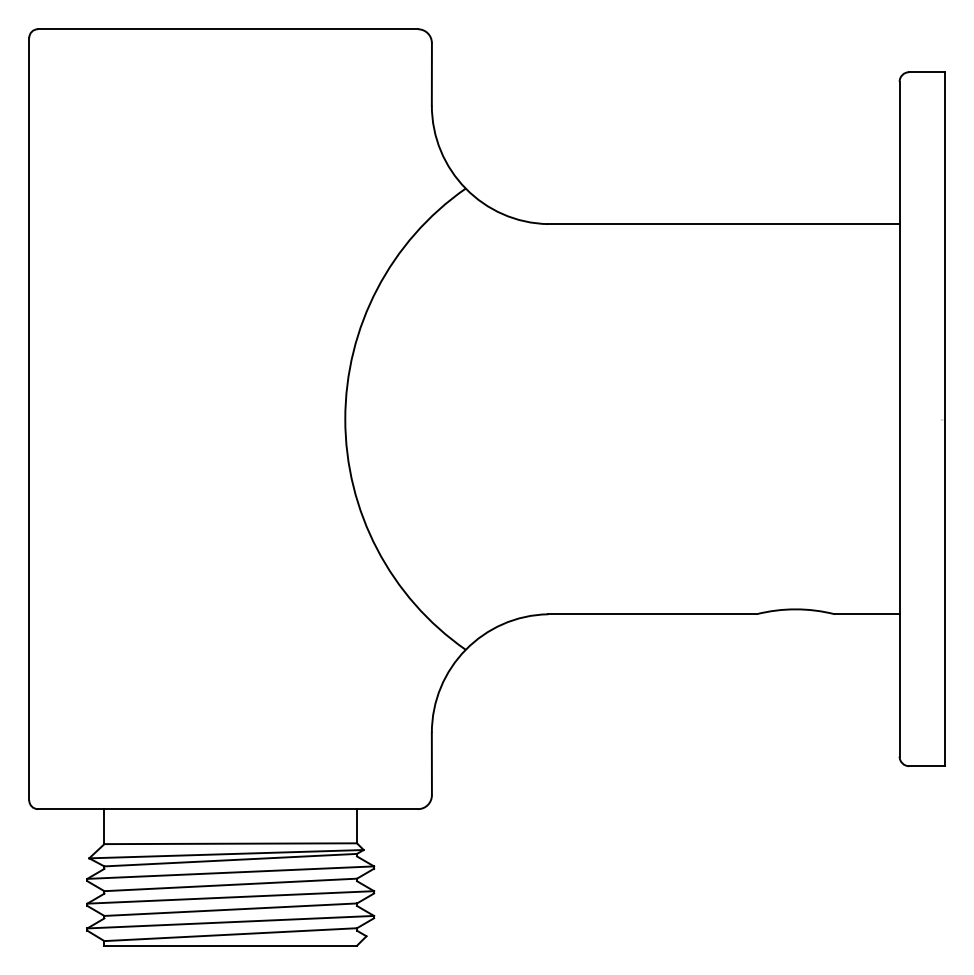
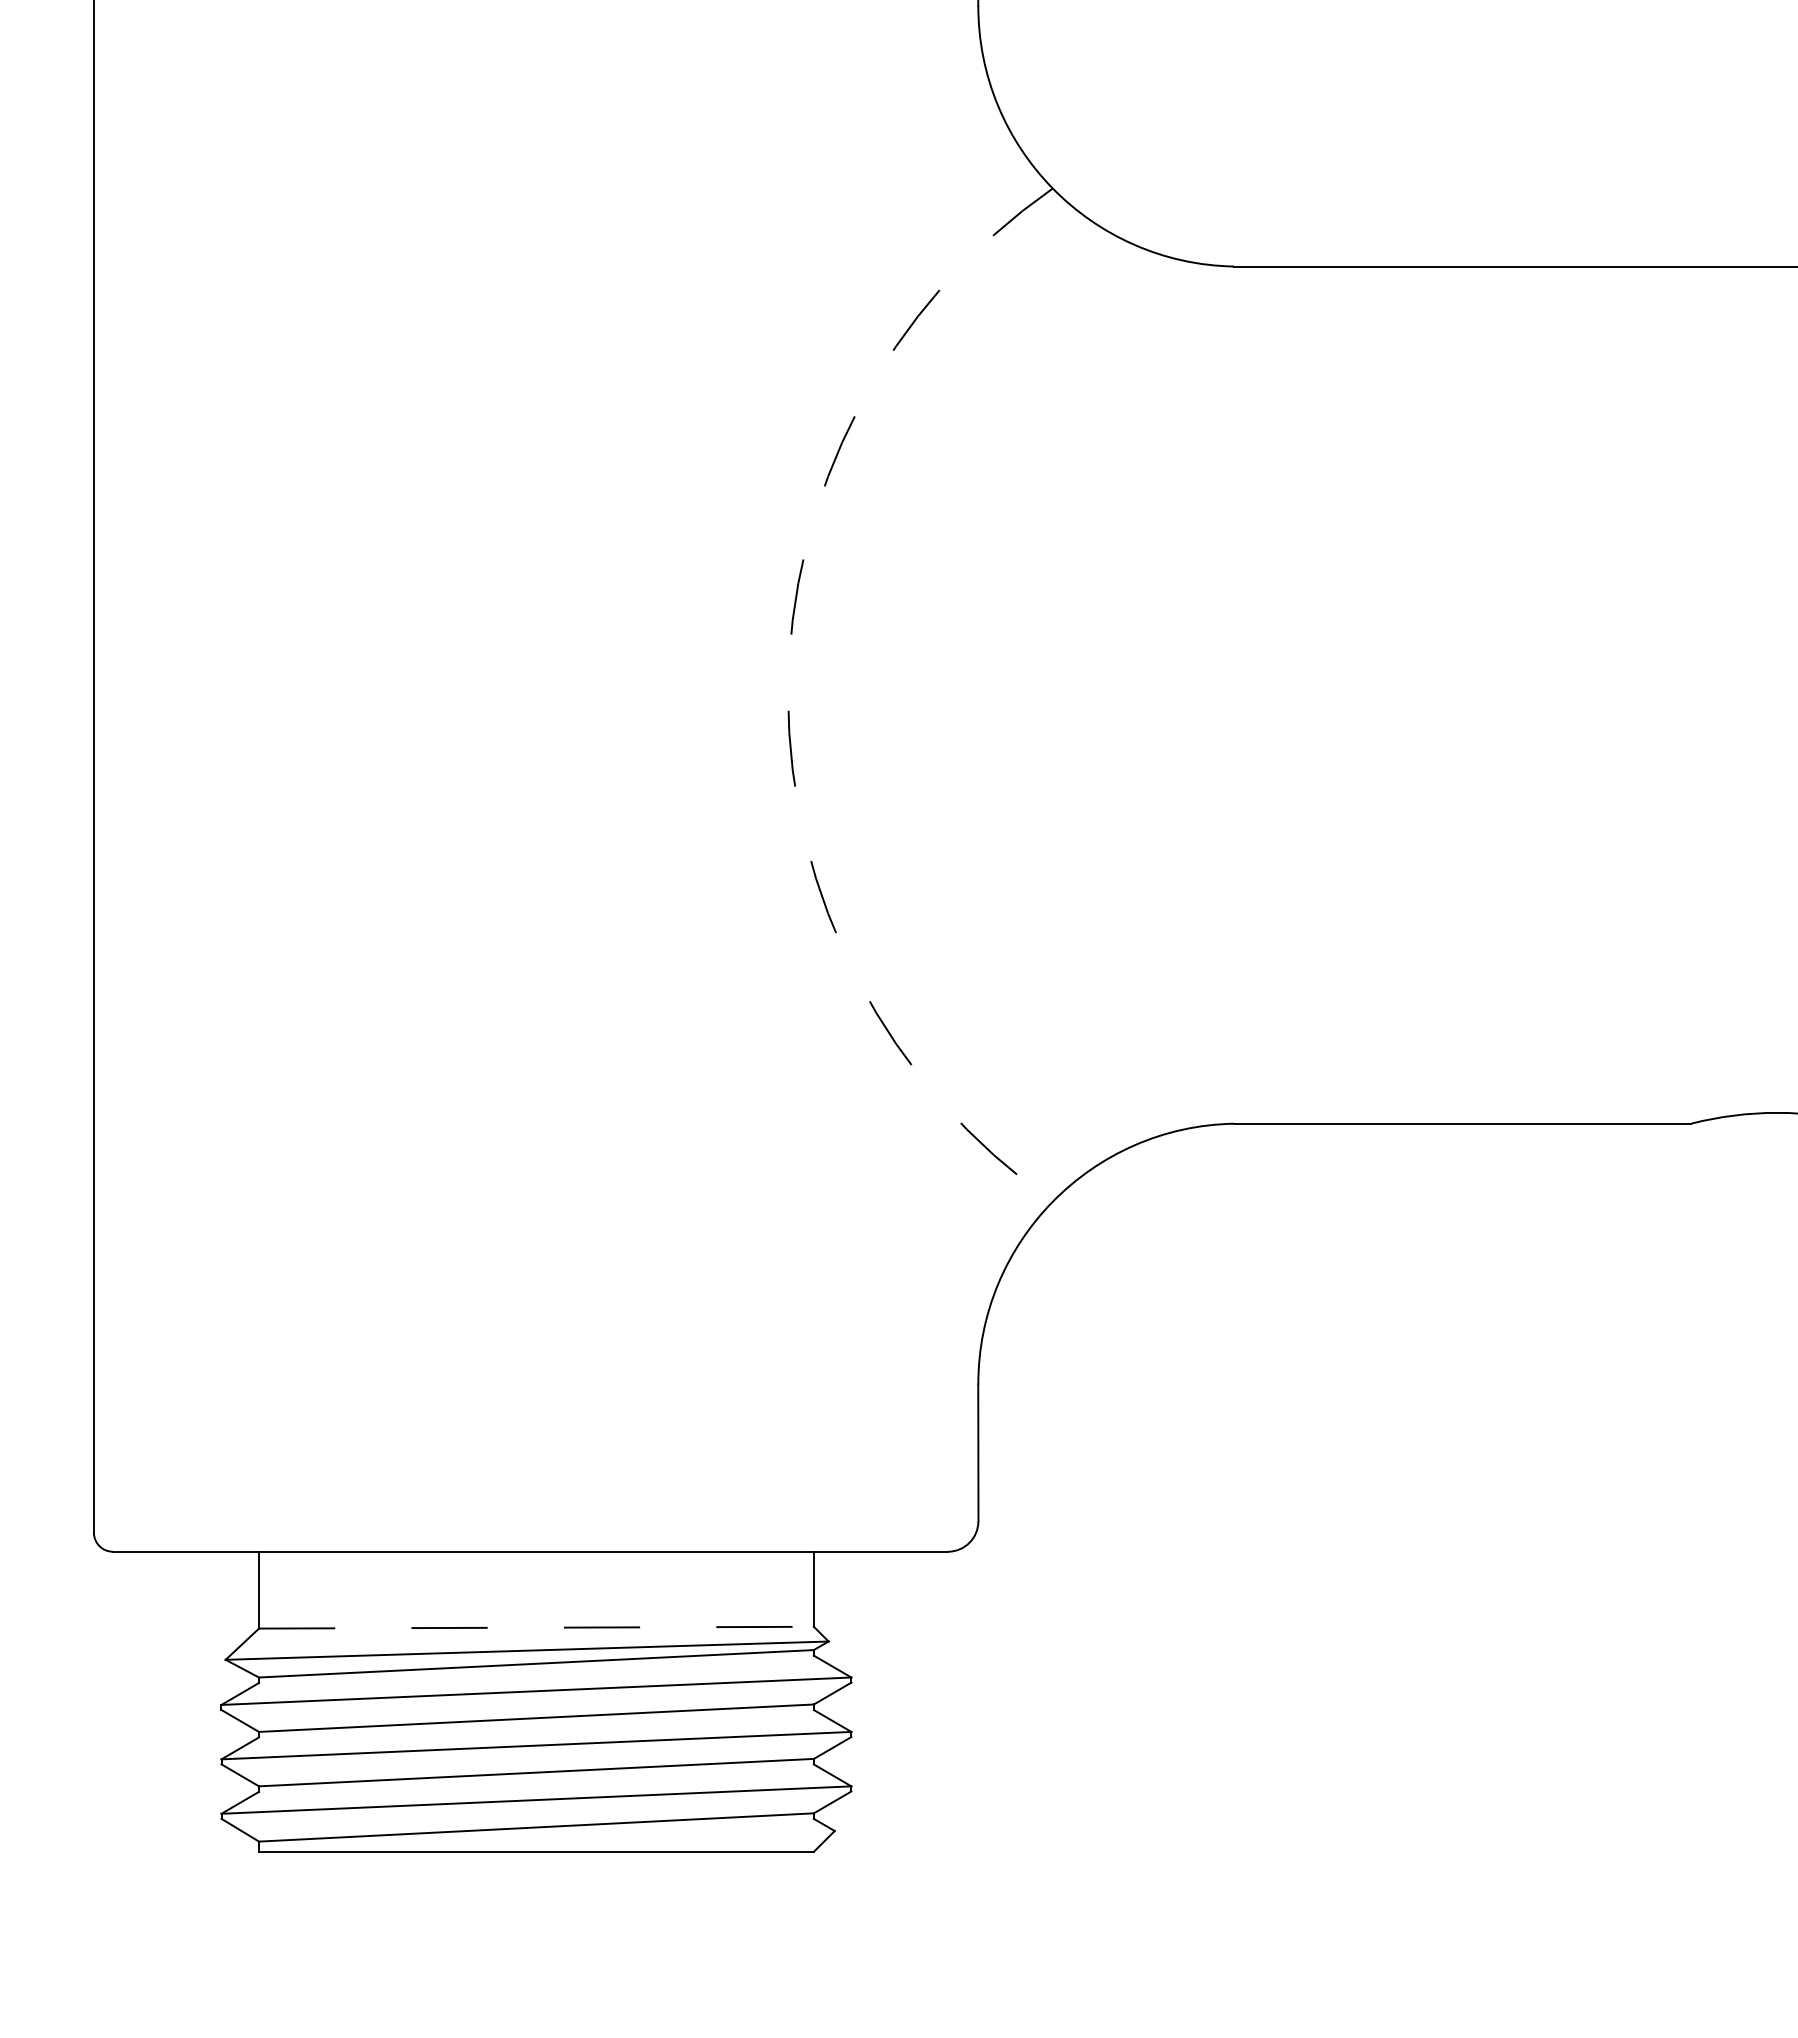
arc: (345, 419) -> (788, 695), solid -> dashed
line: (231, 843) -> (538, 1627), solid -> dashed

